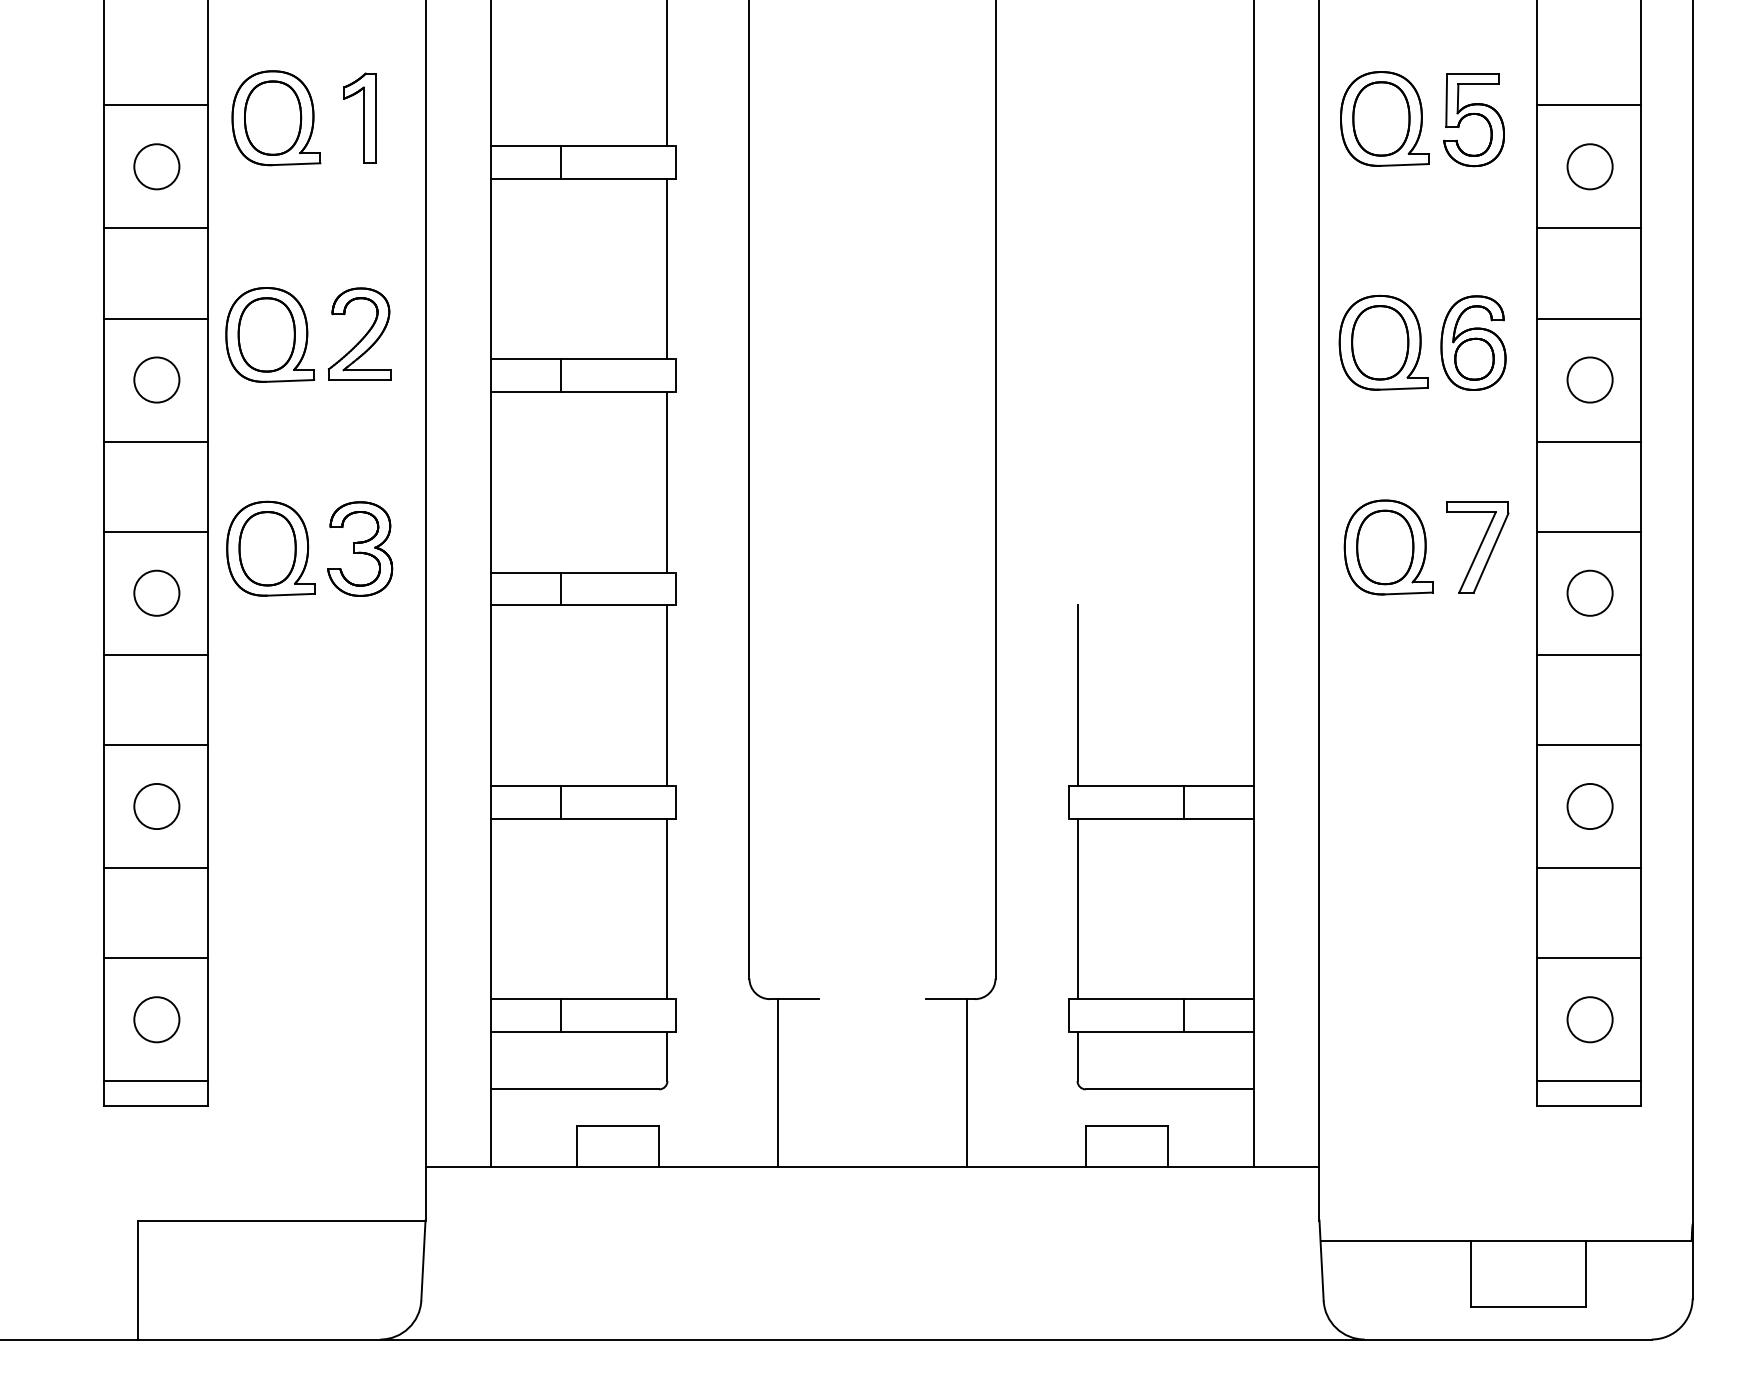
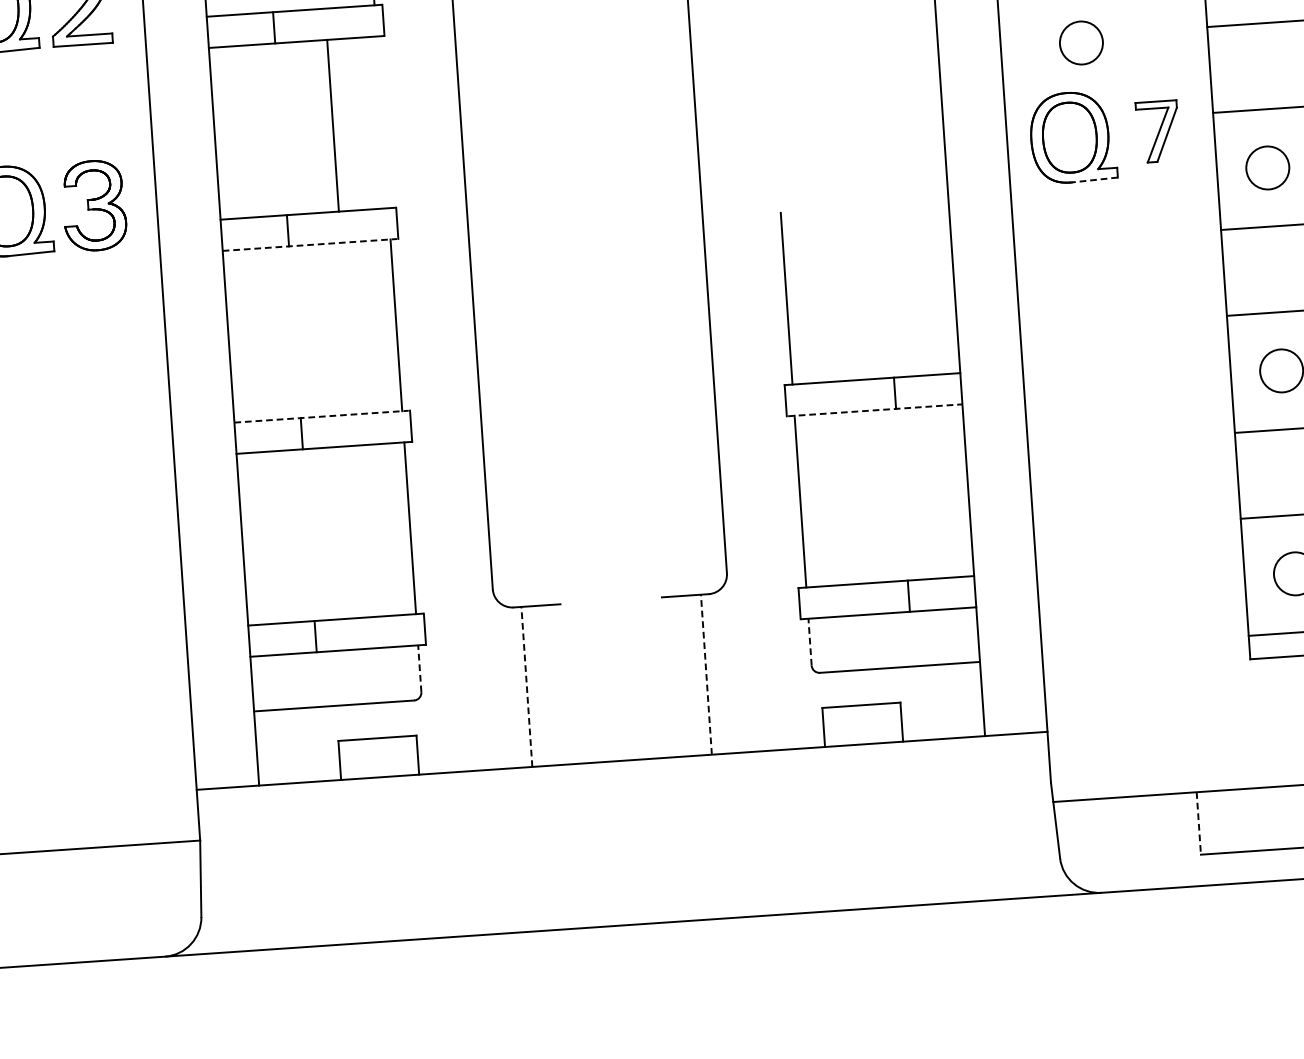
circle: (1403, 448) -> (1080, 42), added
line: (667, 482) -> (333, 125), moved
part: (1477, 547) -> (1157, 131), size x0.7
line: (1407, 593) -> (1094, 180), solid -> dashed
line: (582, 605) -> (309, 244), solid -> dashed
line: (582, 785) -> (321, 416), solid -> dashed
line: (1162, 818) -> (875, 410), solid -> dashed
line: (667, 1056) -> (419, 668), solid -> dashed
line: (1077, 1056) -> (810, 642), solid -> dashed
line: (778, 1082) -> (527, 686), solid -> dashed
line: (966, 1082) -> (706, 674), solid -> dashed
line: (1471, 1273) -> (1199, 823), solid -> dashed

